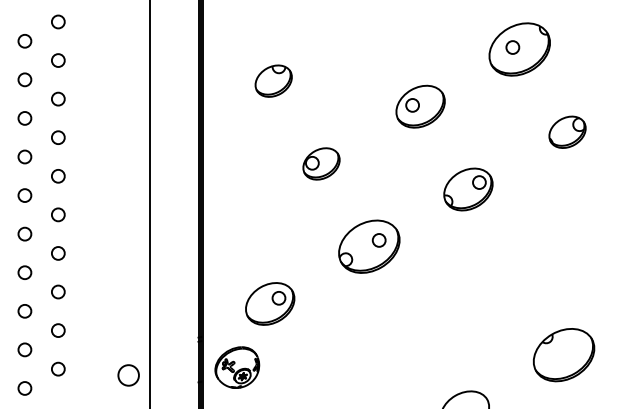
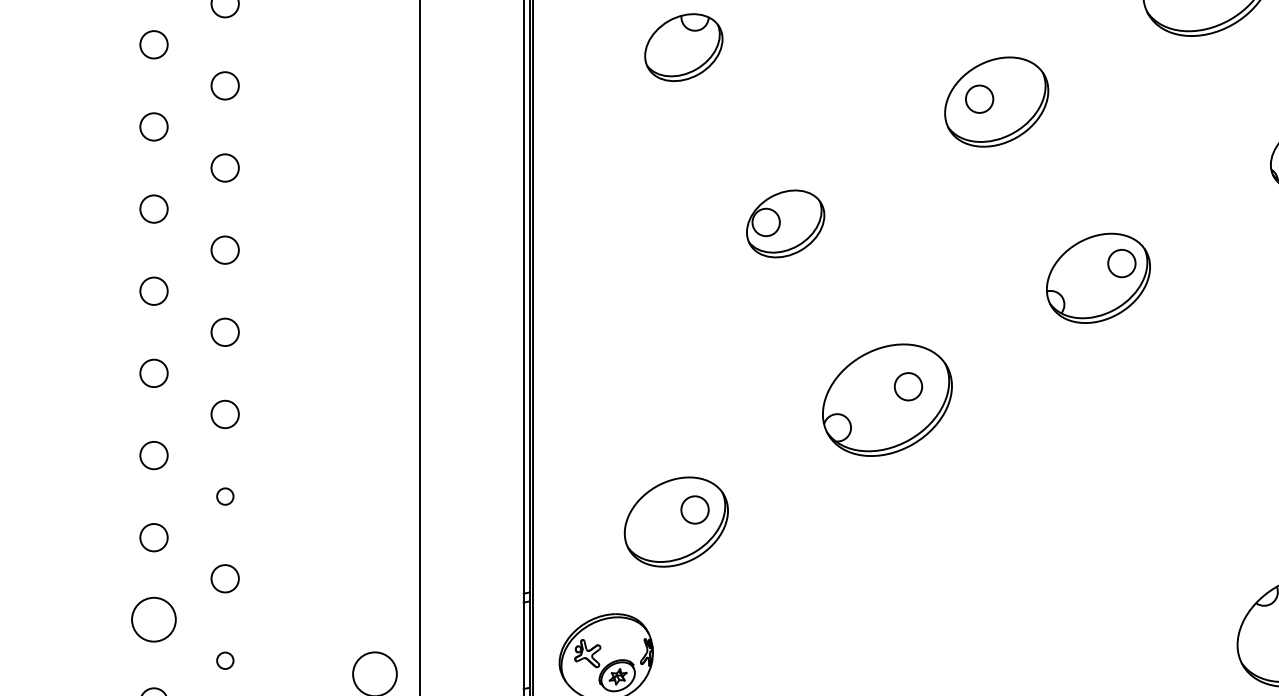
circle: (58, 291) -> (225, 495), size x0.6
circle: (24, 349) -> (153, 619), size x1.6
circle: (58, 368) -> (225, 659), size x0.6

